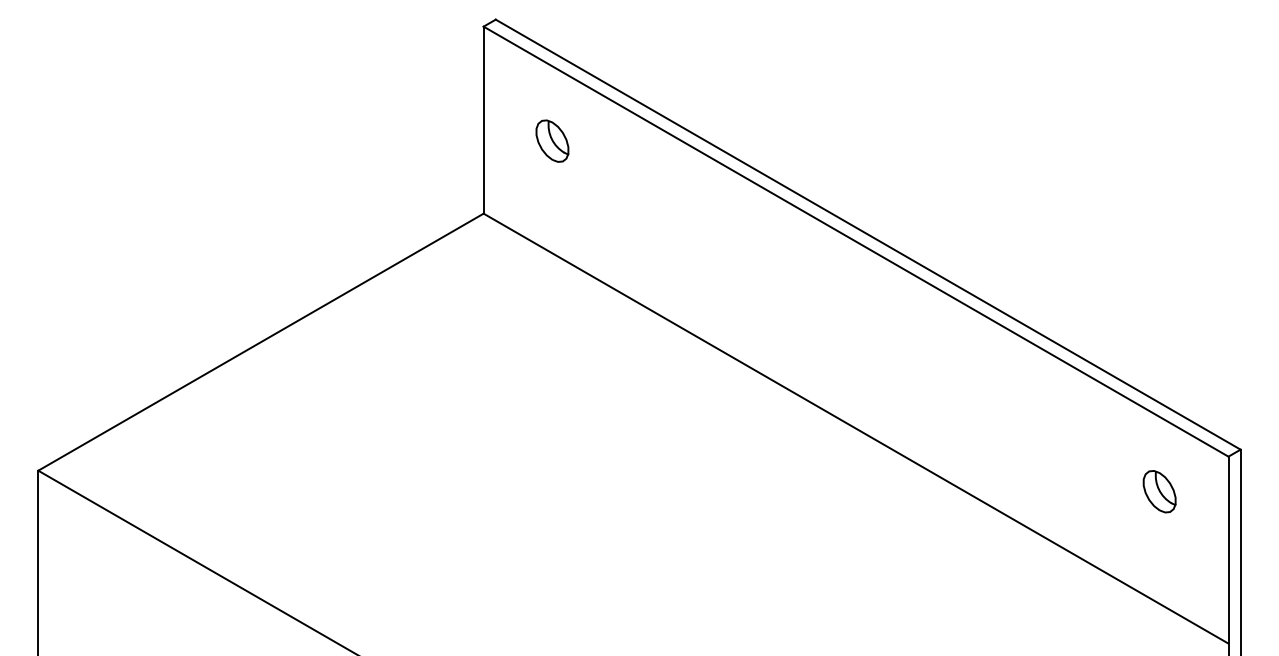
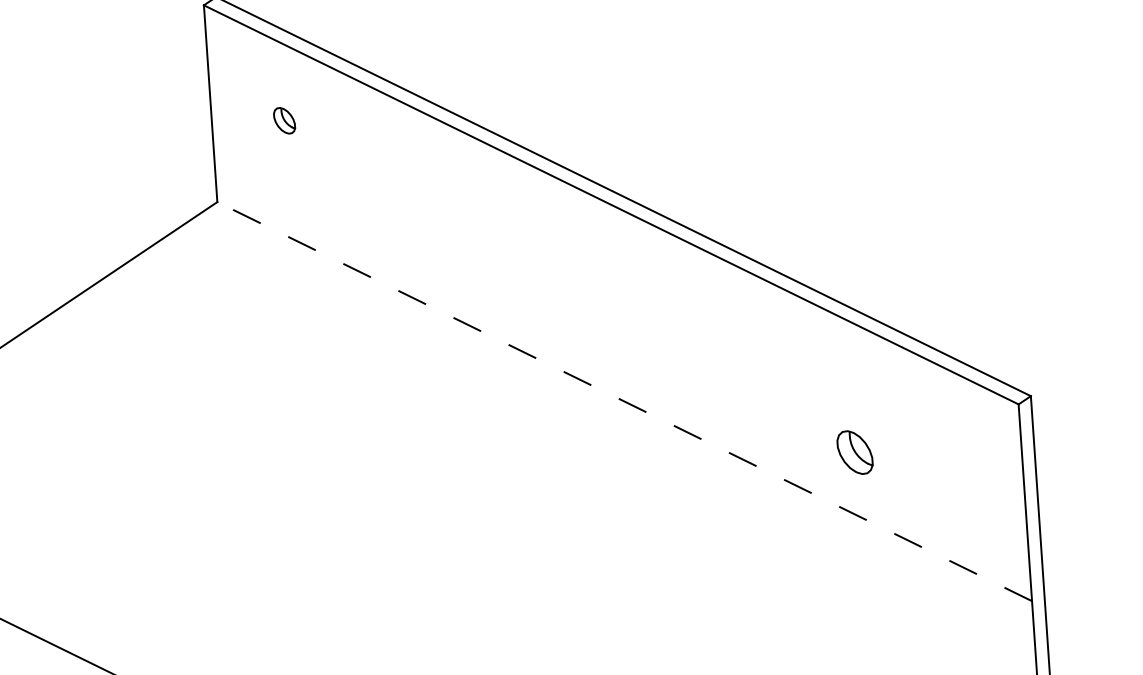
part: (552, 140) -> (284, 120), size x0.6
line: (855, 428) -> (624, 401), solid -> dashed
part: (1159, 491) -> (854, 452), moved

